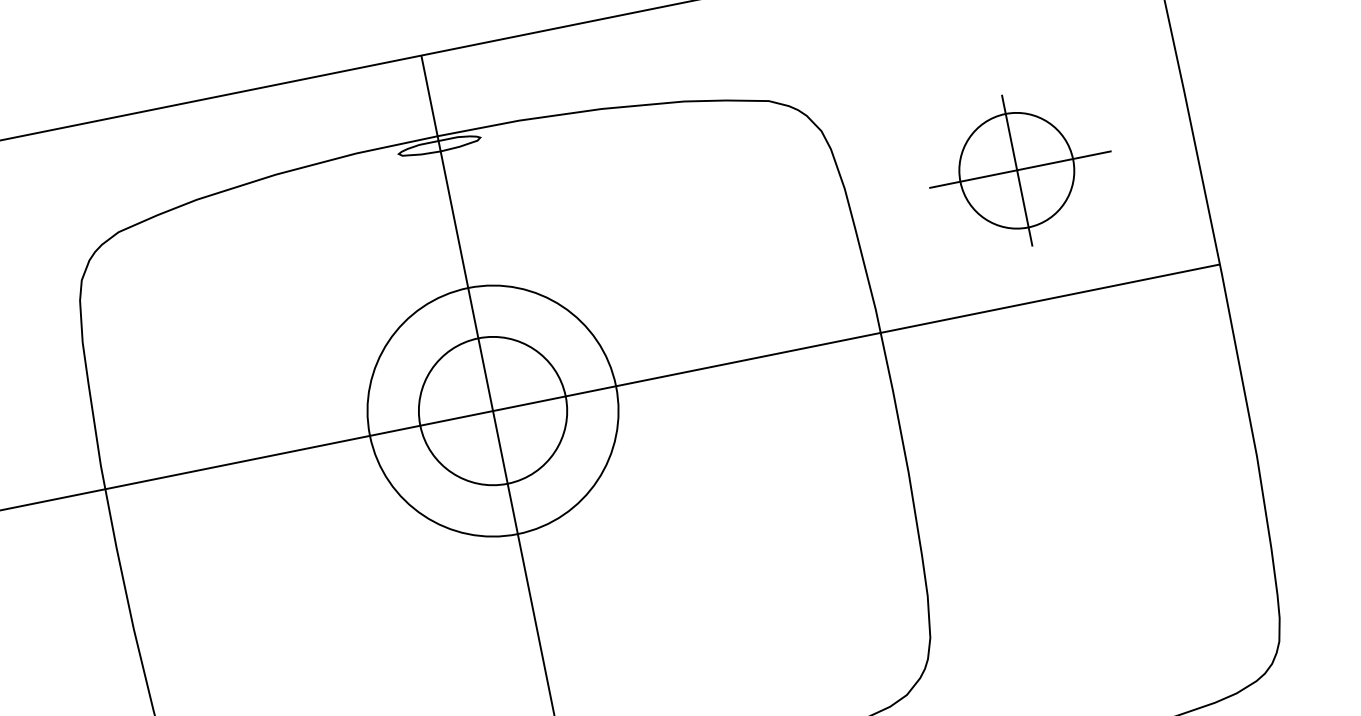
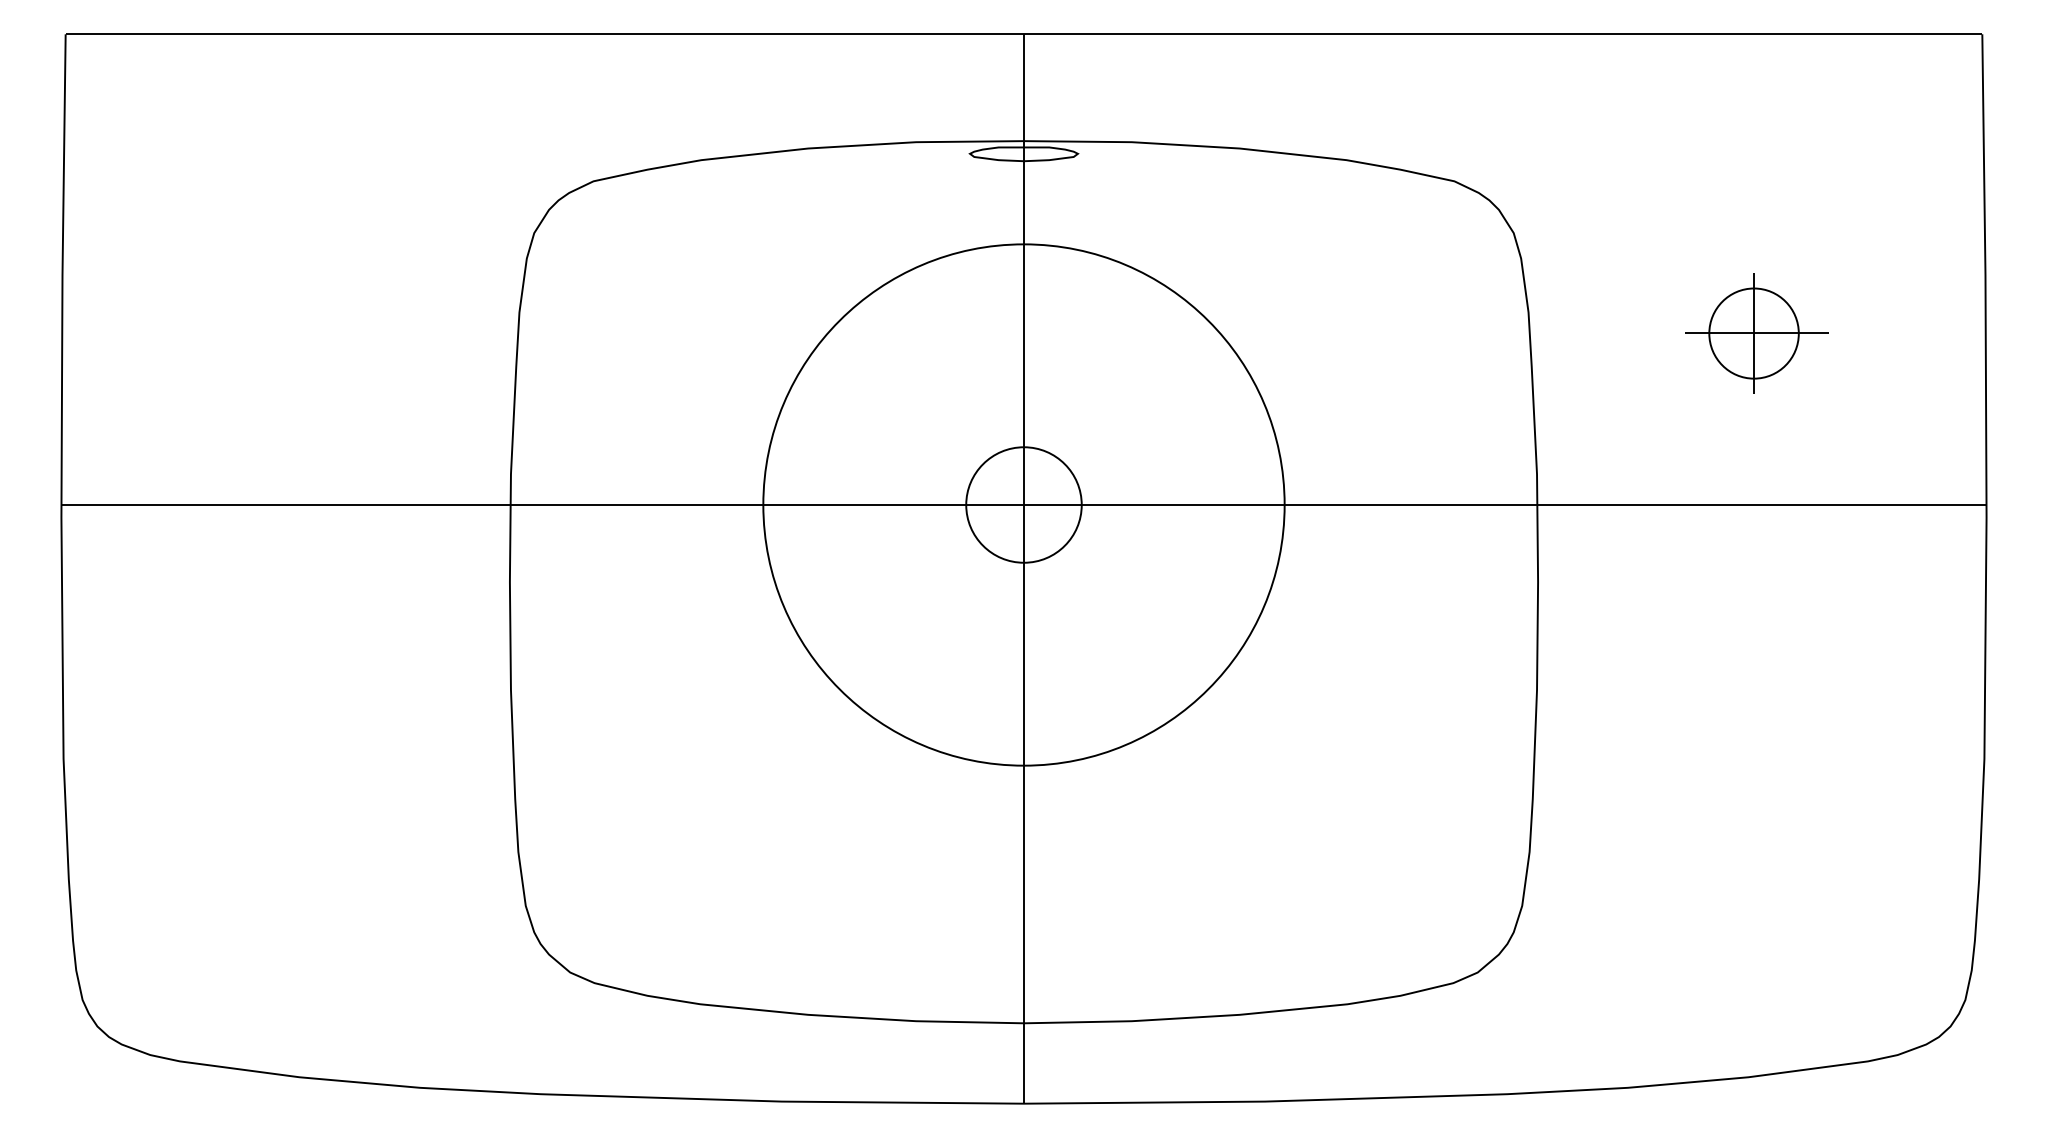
part: (1020, 170) -> (1756, 333), size x0.6
circle: (492, 410) -> (1023, 504), size x0.6
circle: (492, 410) -> (1023, 504), size x1.6

